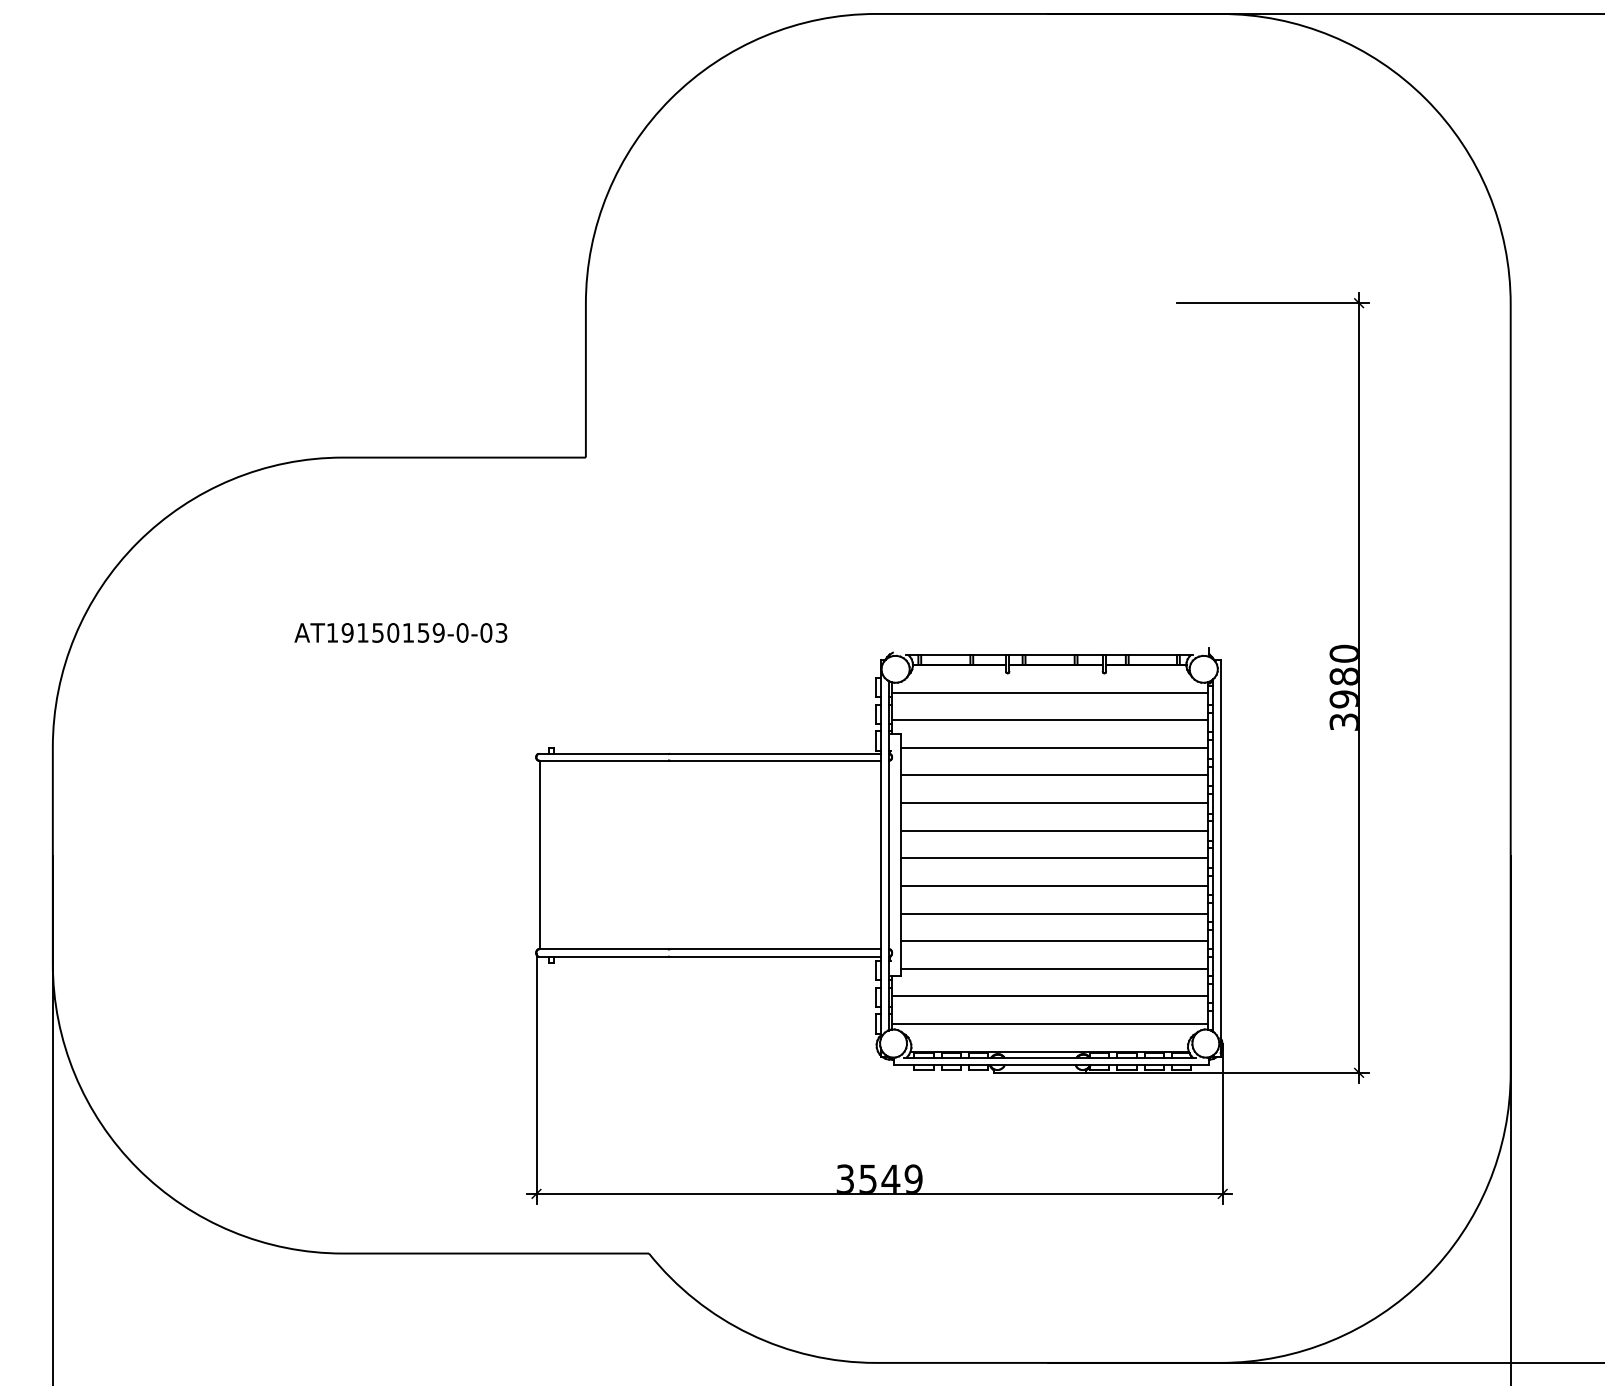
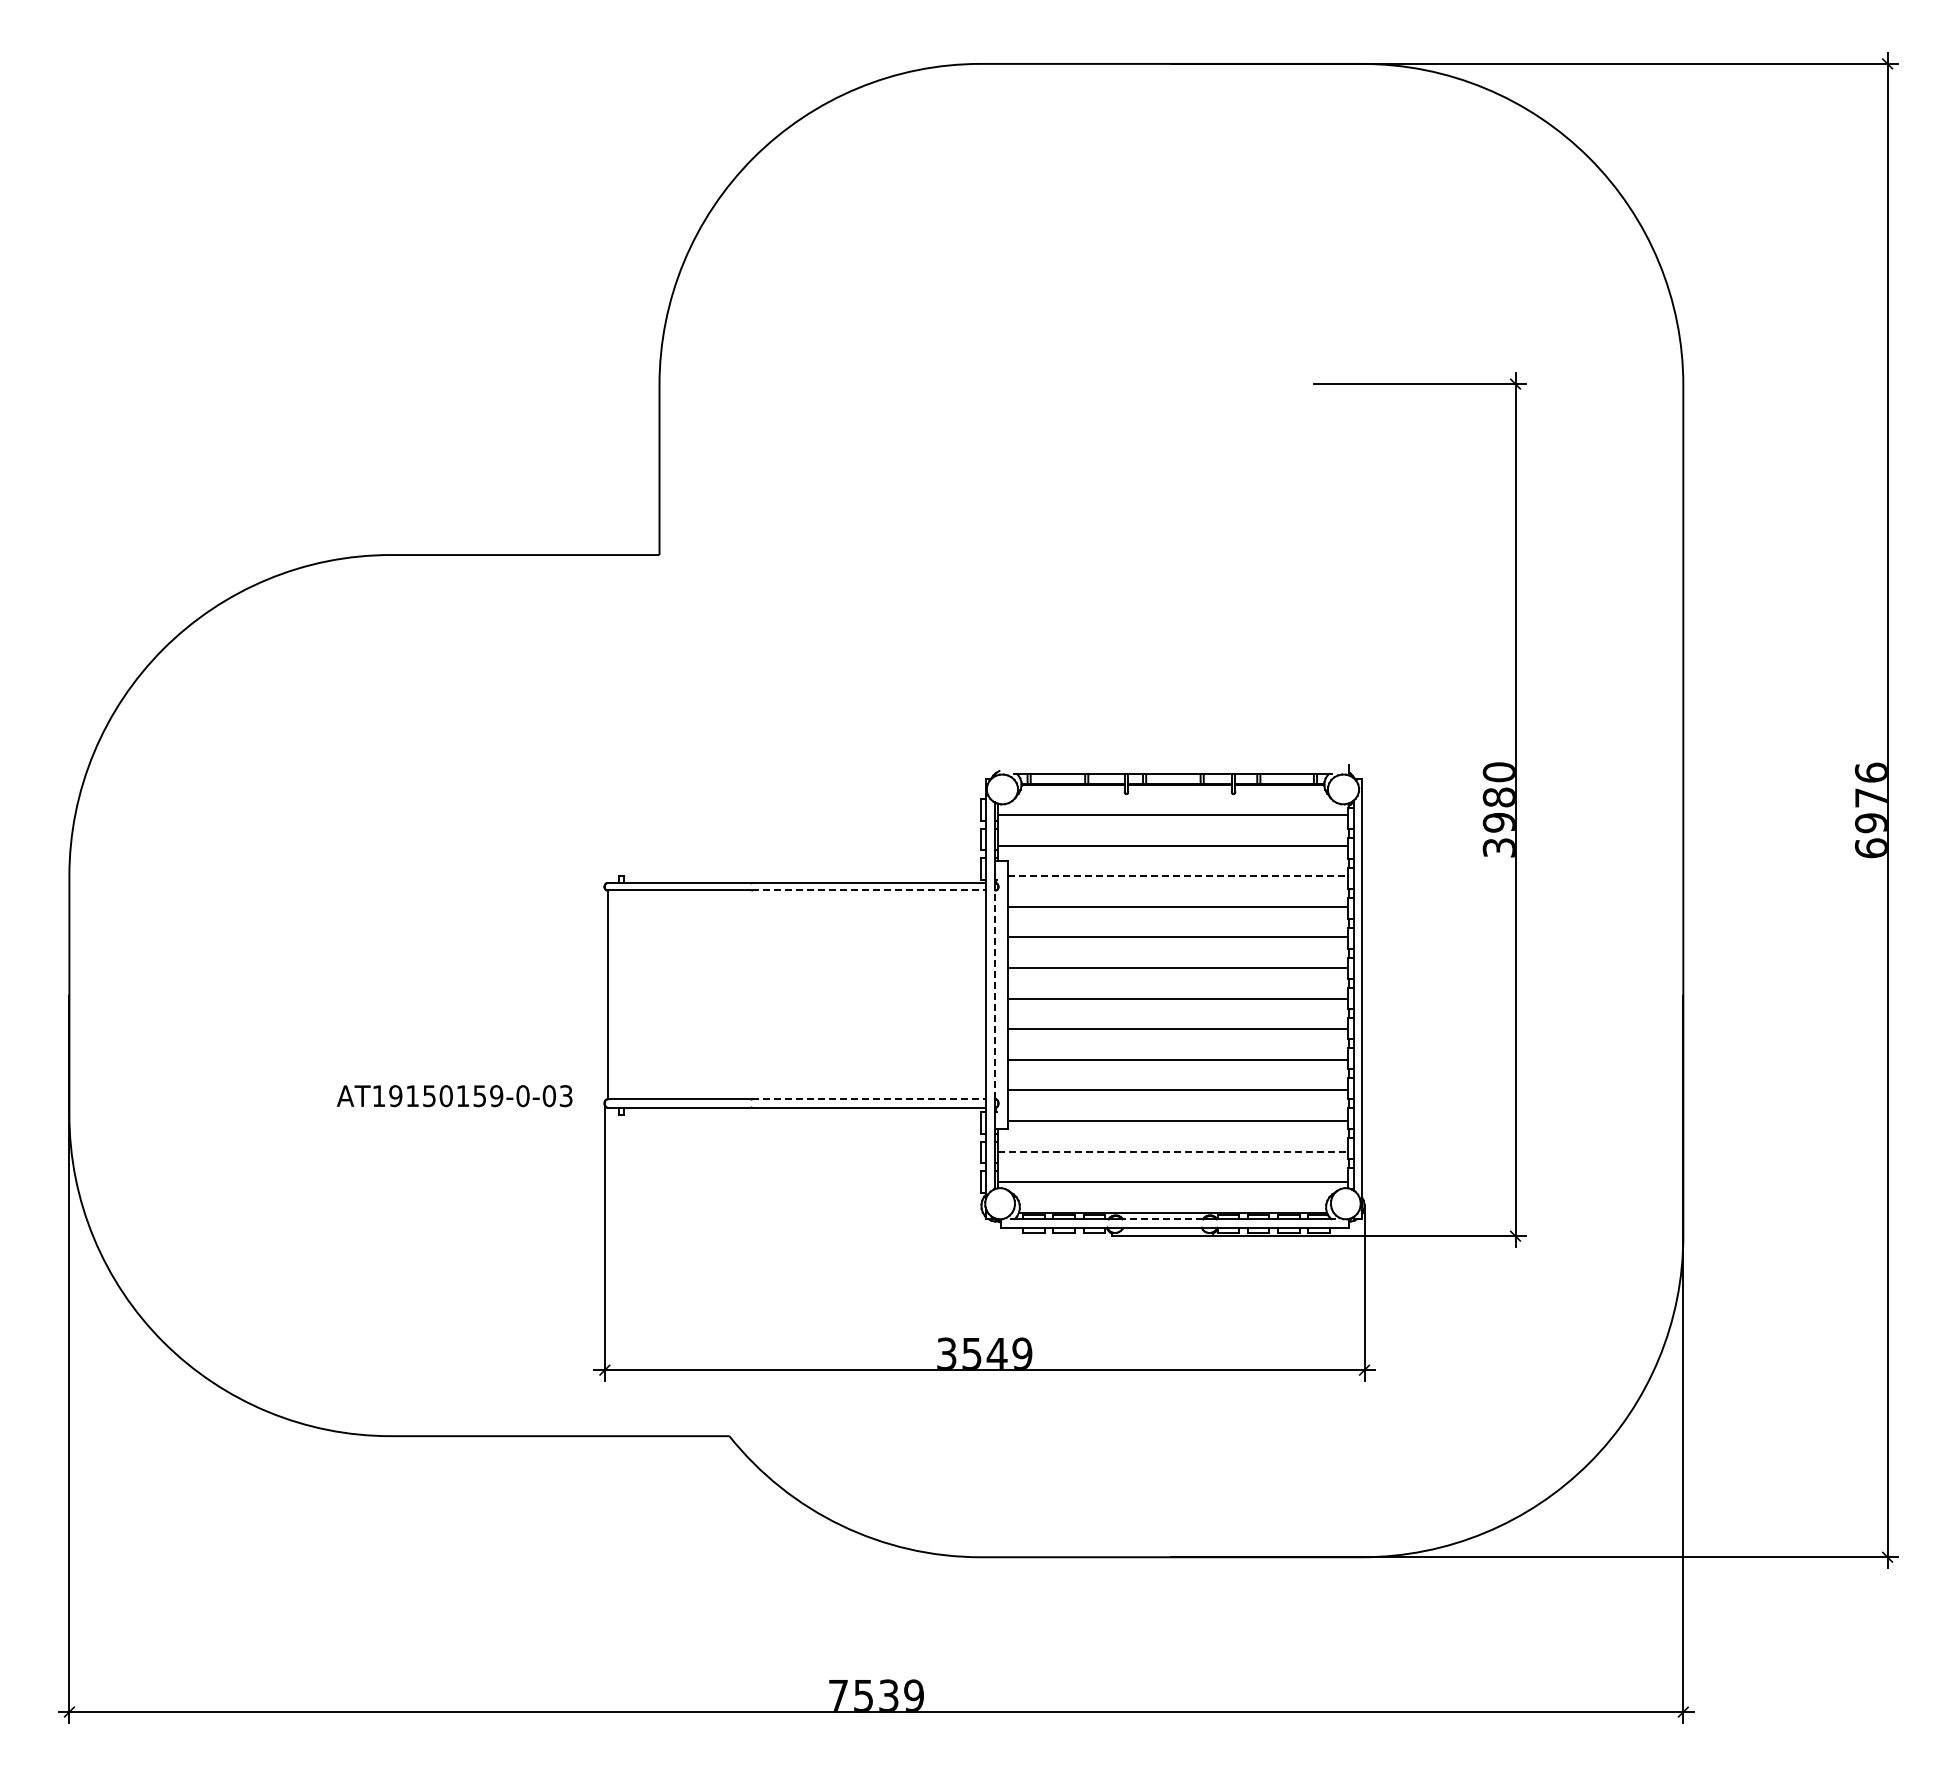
text: (400, 633) -> (454, 1096), moved
line: (1054, 747) -> (1178, 876), solid -> dashed
line: (775, 760) -> (869, 890), solid -> dashed
line: (888, 854) -> (994, 994), solid -> dashed
line: (775, 949) -> (869, 1099), solid -> dashed
line: (1050, 996) -> (1173, 1151), solid -> dashed
line: (1040, 1057) -> (1162, 1219), solid -> dashed

